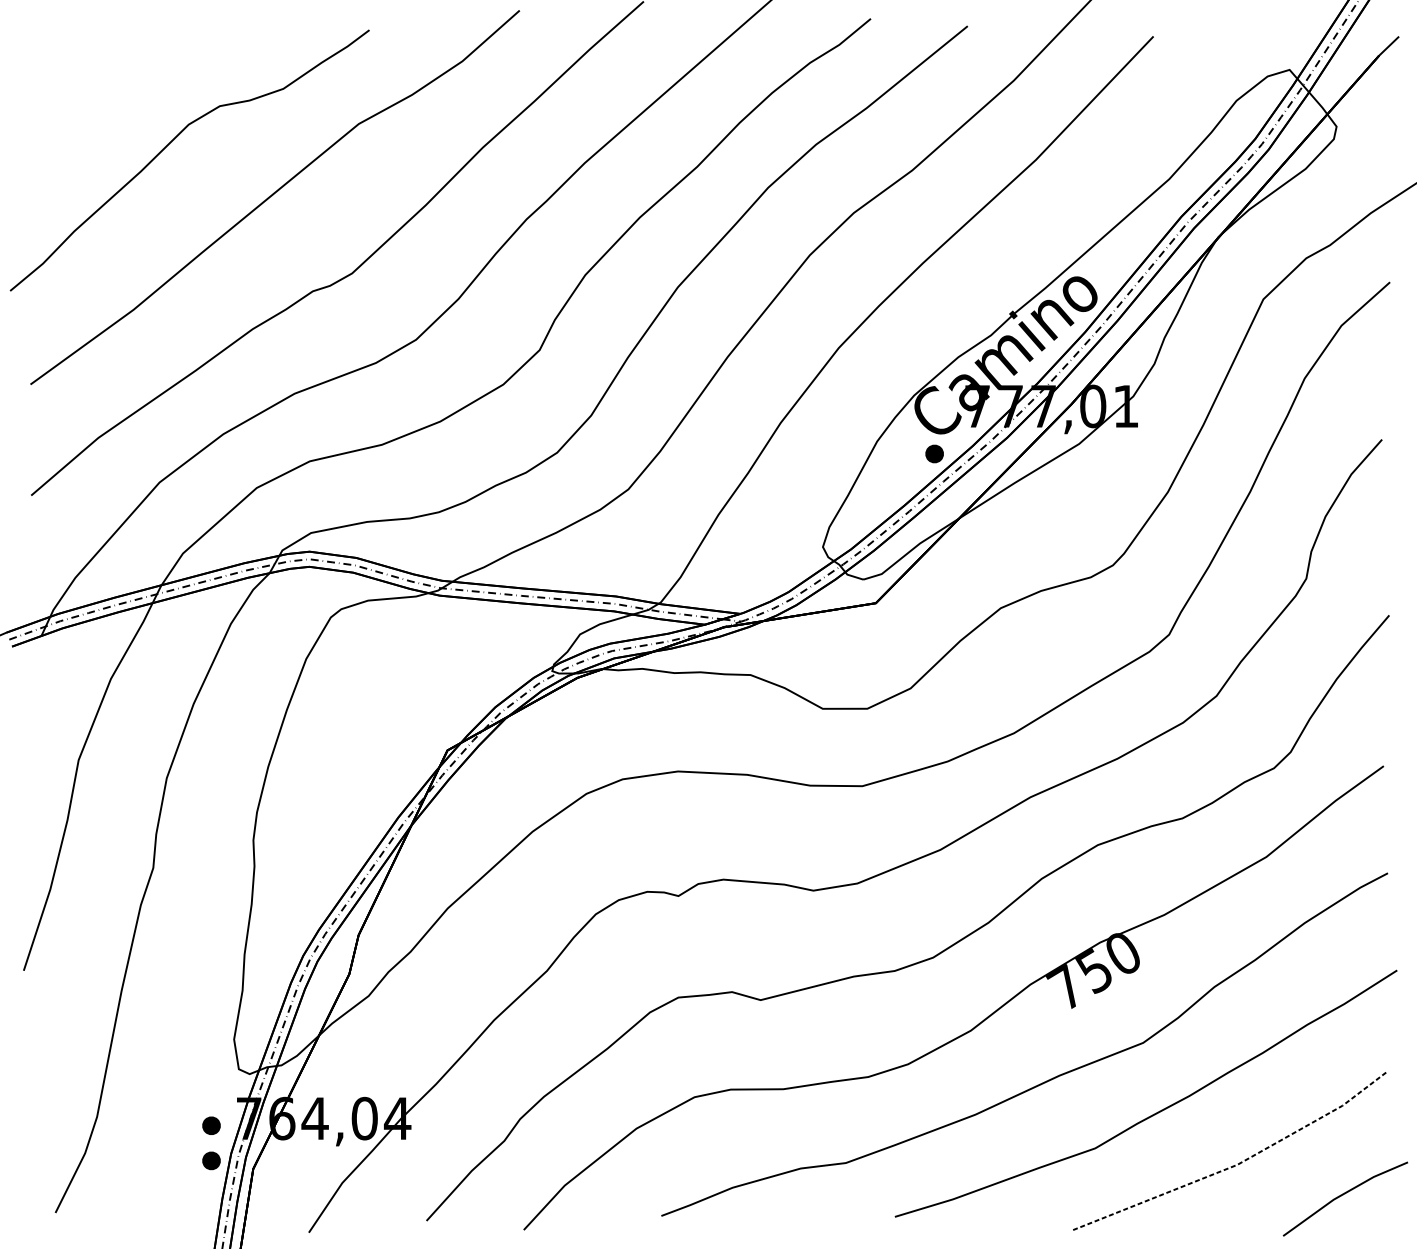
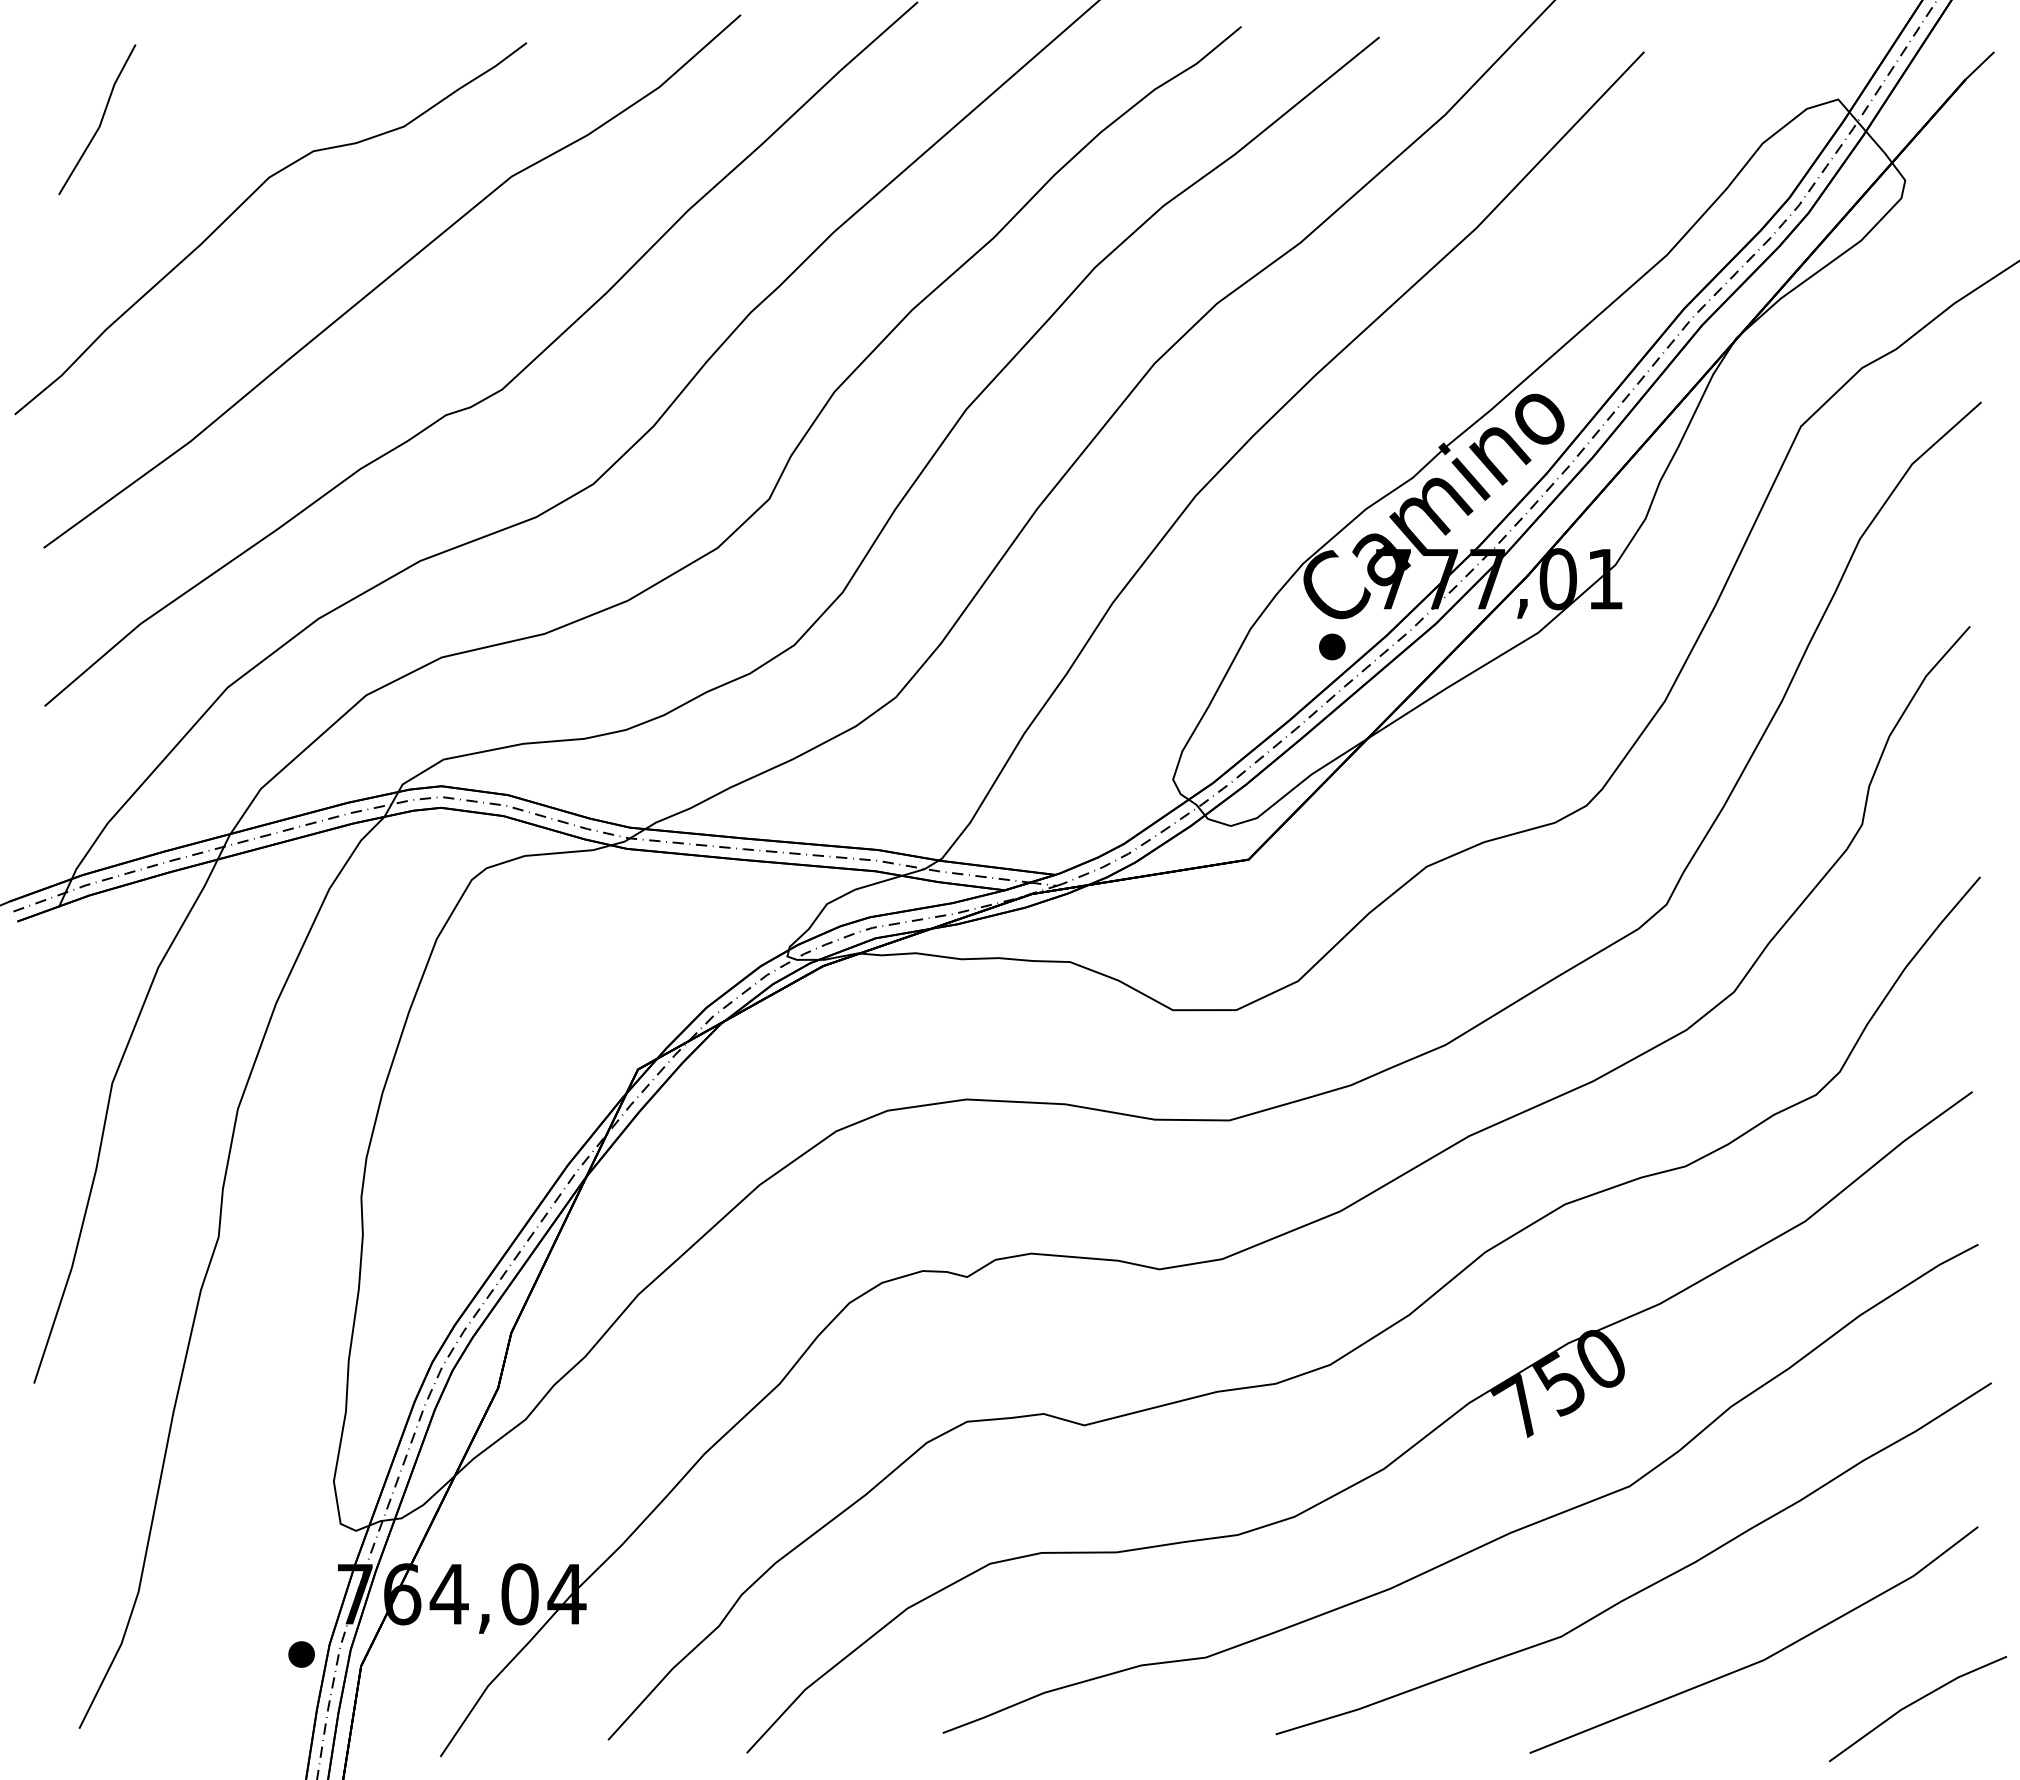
line: (70, 84) -> (100, 120), added
part: (211, 1125) -> (301, 1604), removed
line: (1237, 1164) -> (1764, 1659), dashed -> solid

